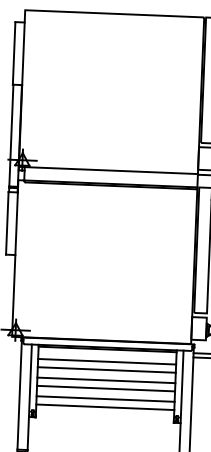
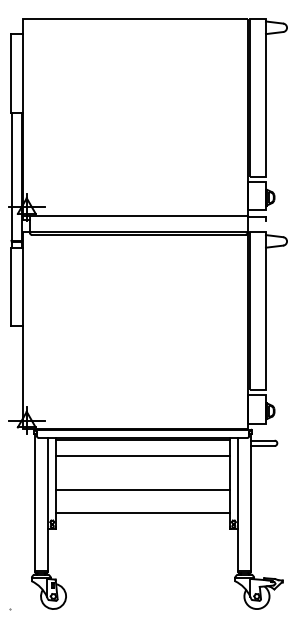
line: (106, 370) -> (142, 466), removed
line: (105, 380) -> (142, 479), removed
line: (105, 398) -> (142, 502), removed

